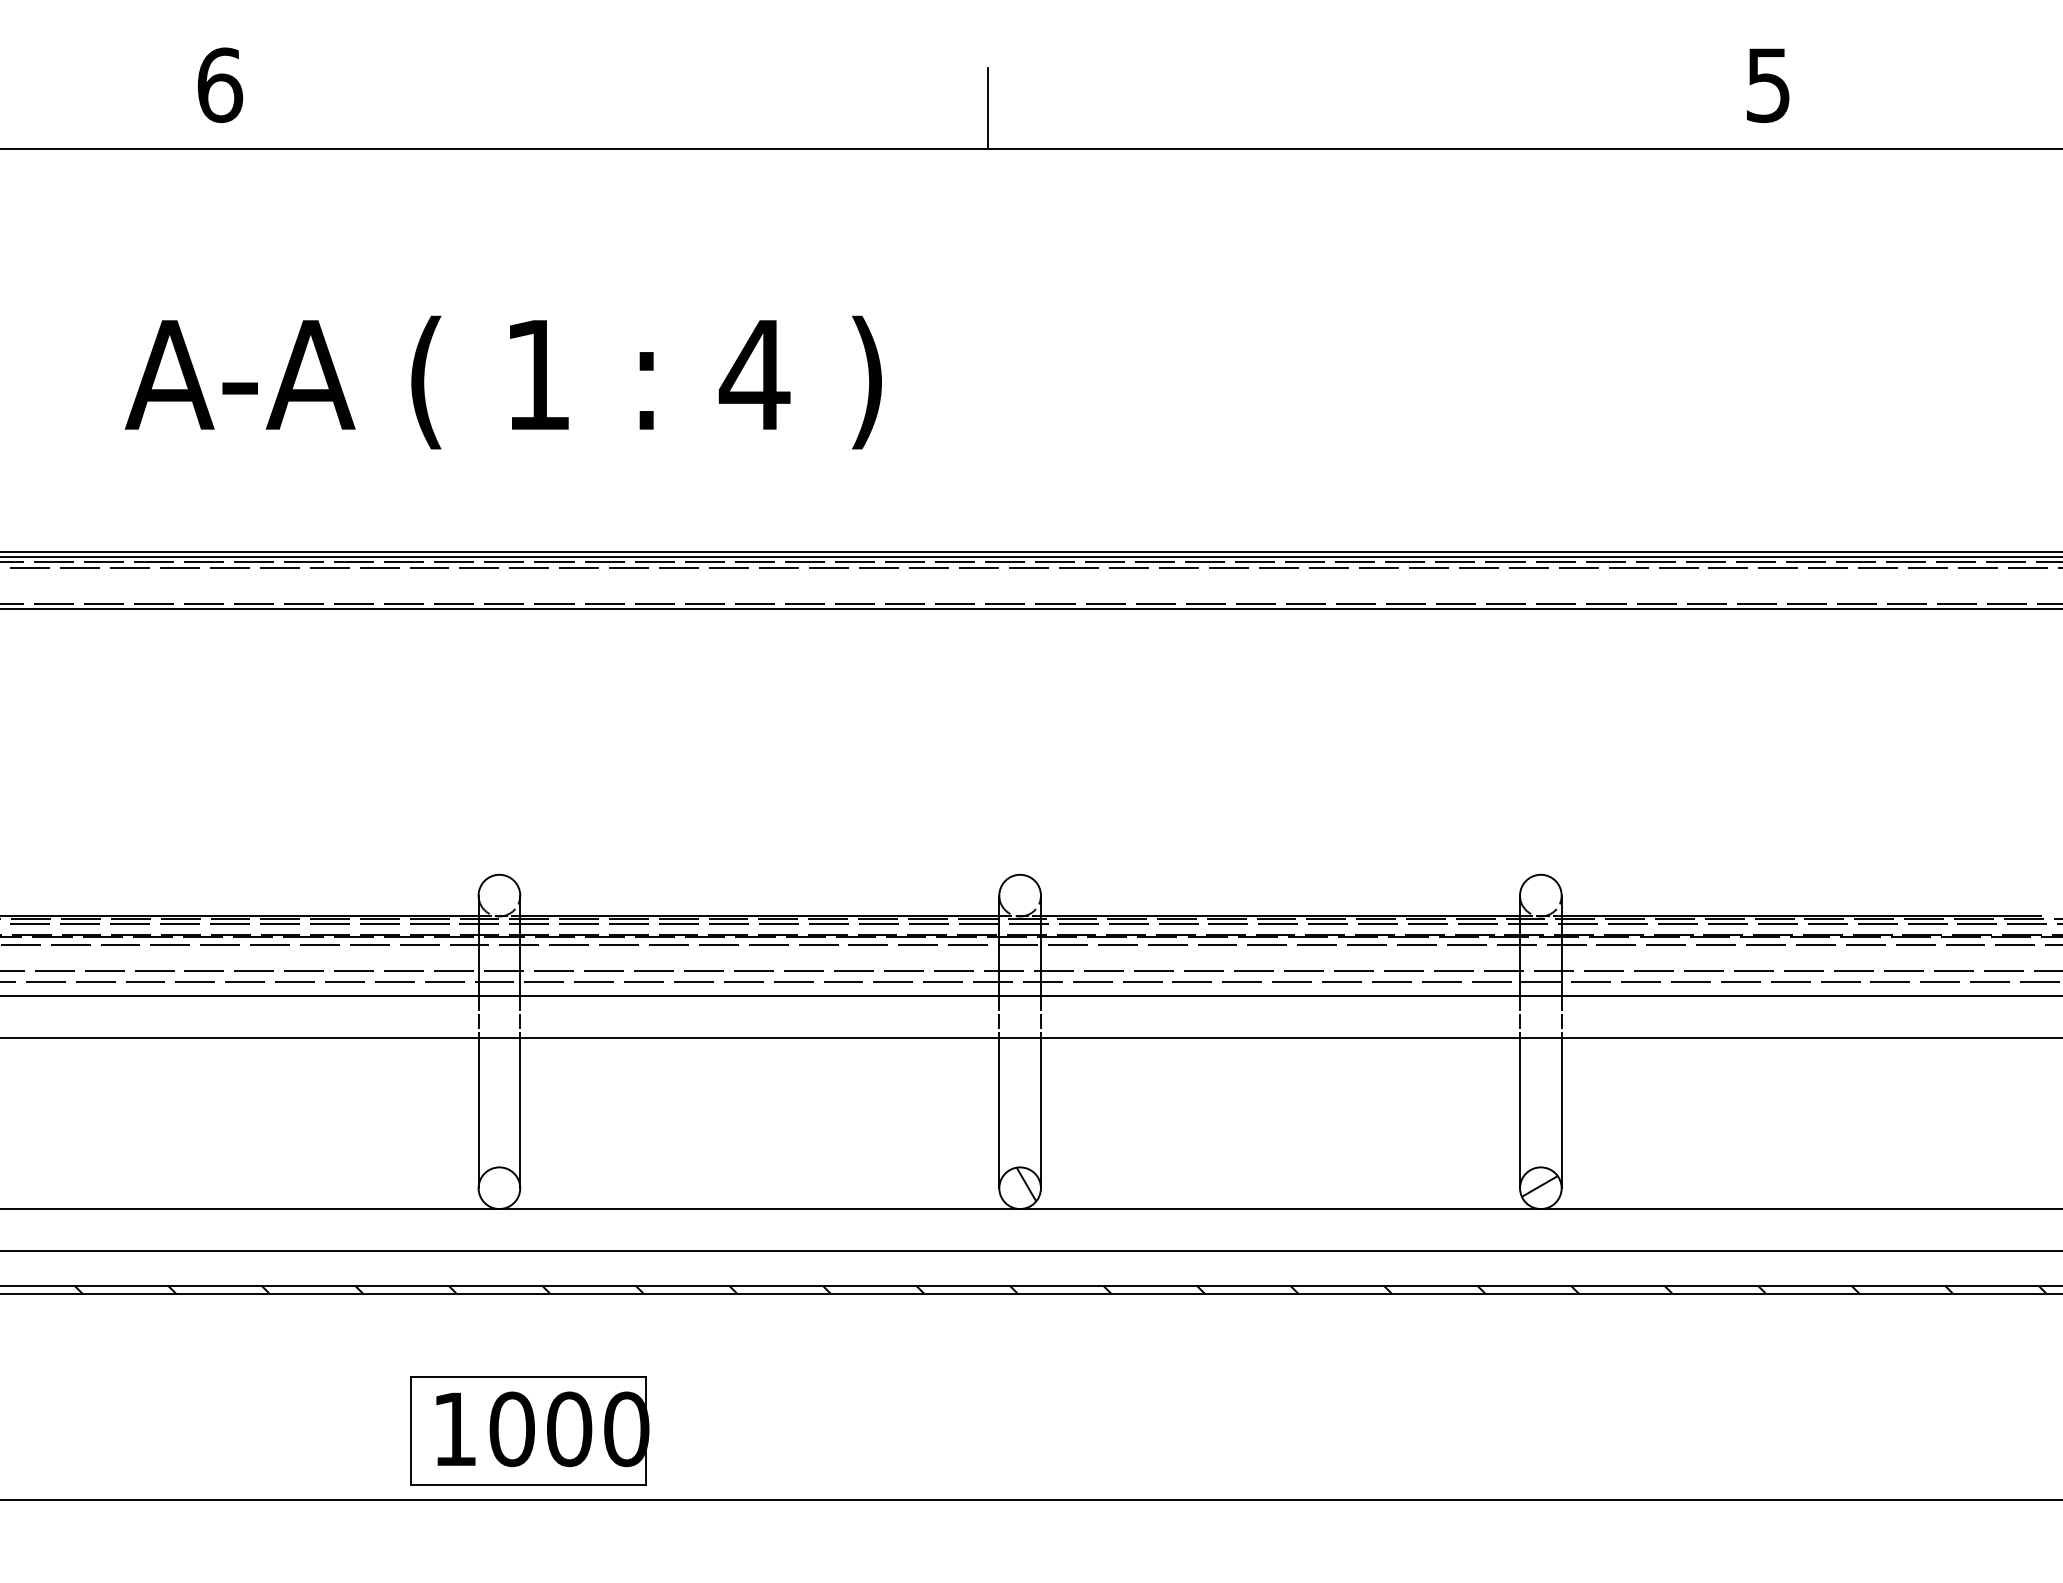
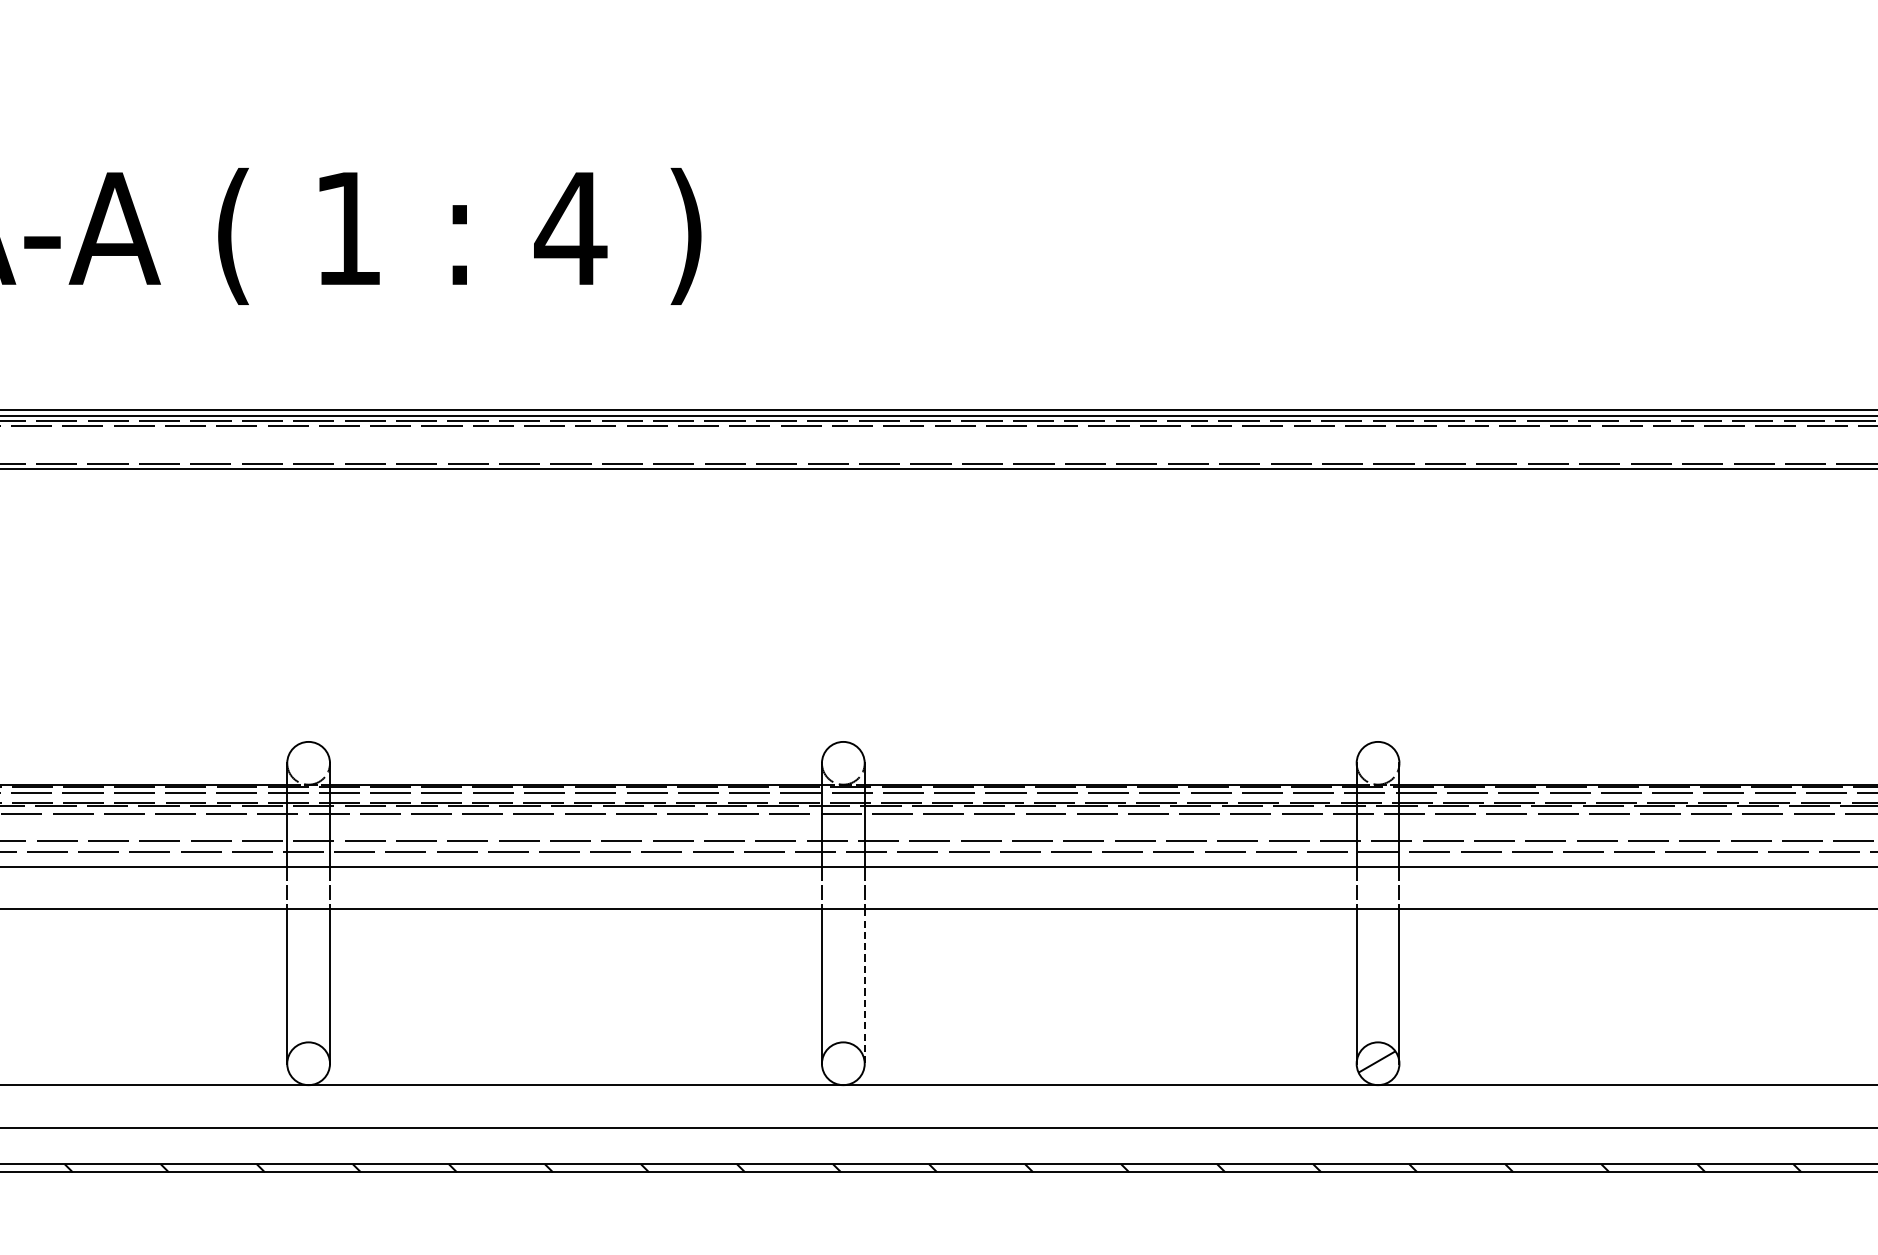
line: (1040, 1113) -> (864, 987), solid -> dashed
hatch: (1026, 1184) -> (849, 1059), removed

